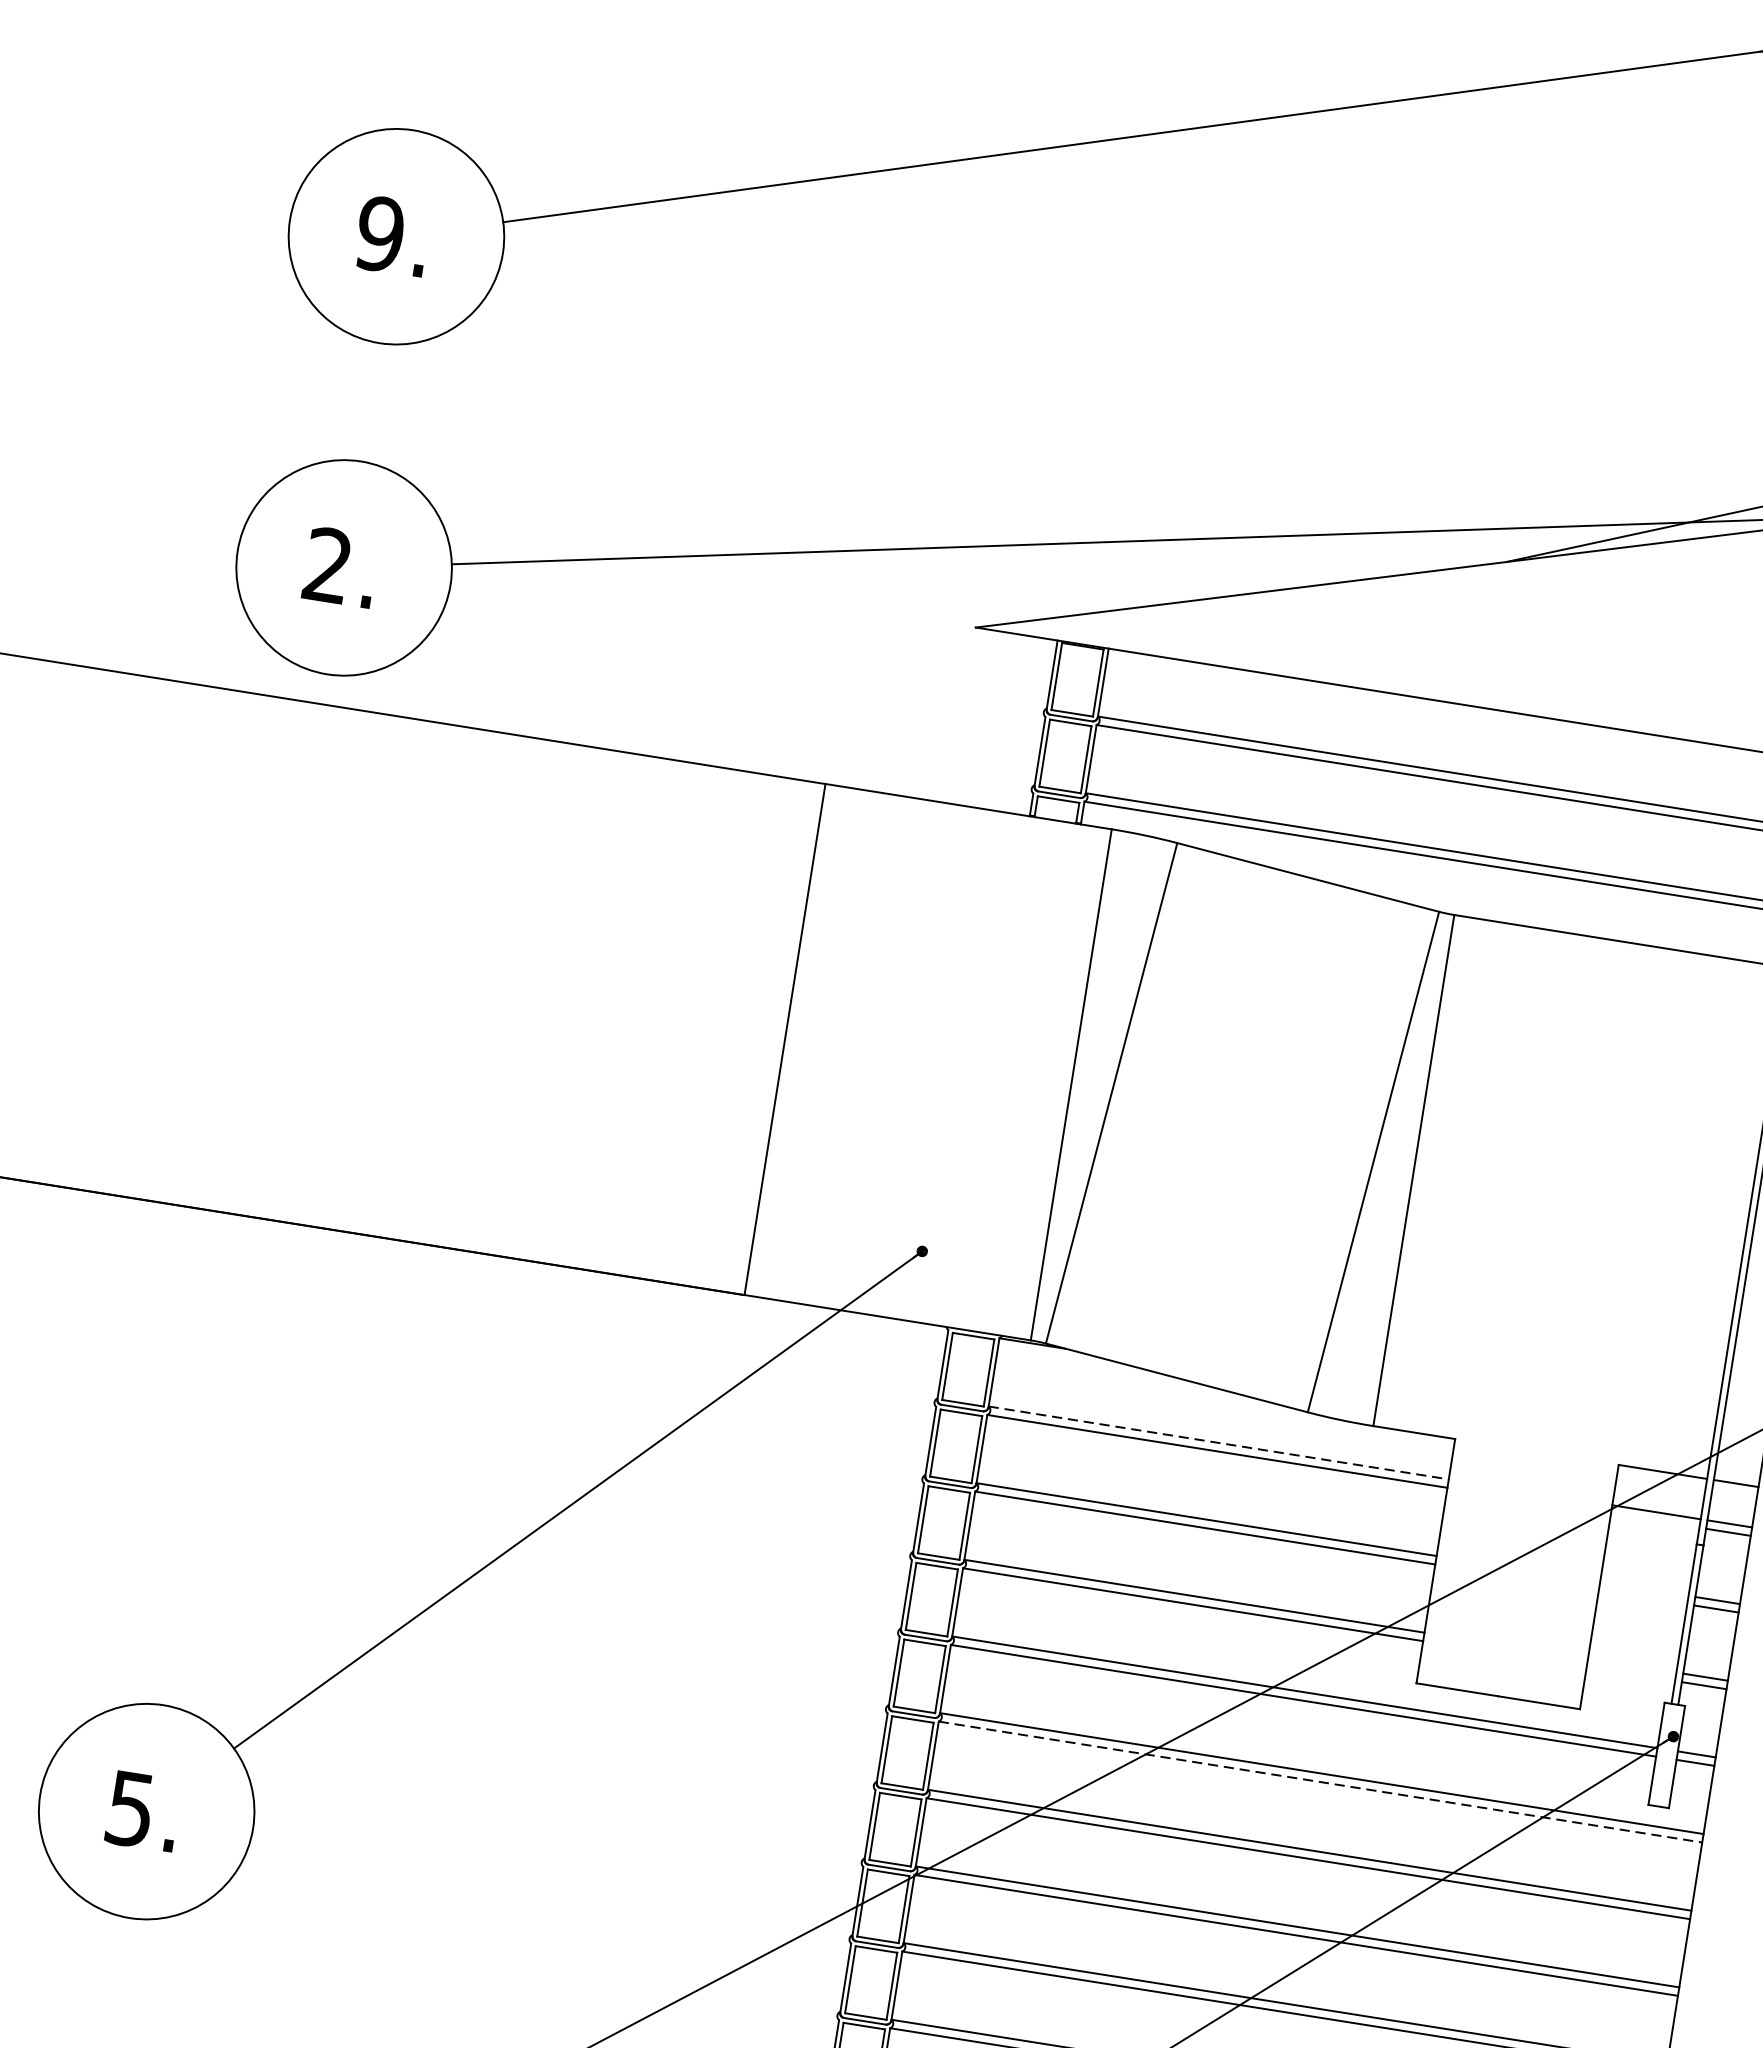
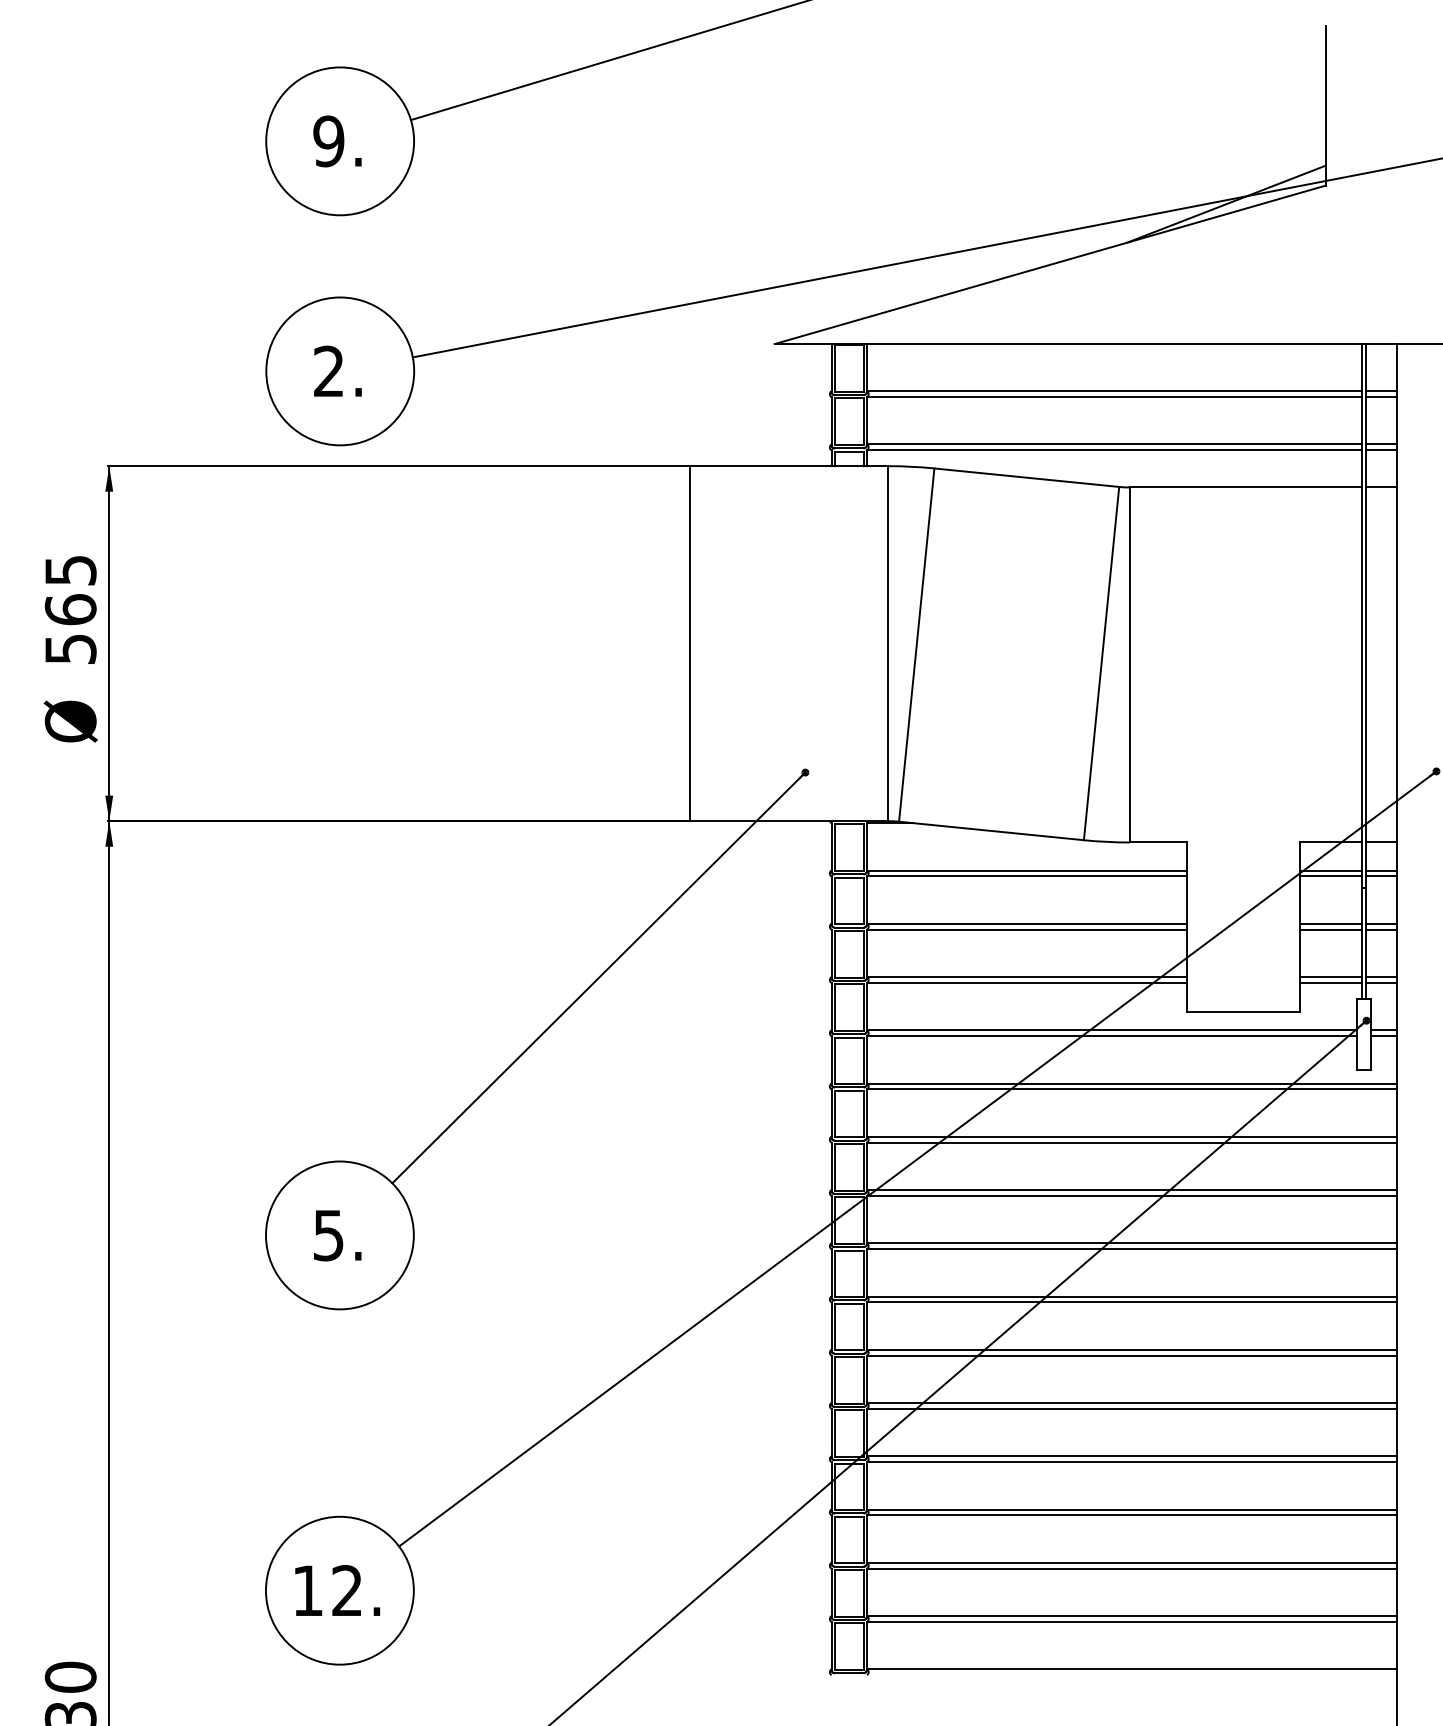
line: (1218, 1442) -> (1026, 870), dashed -> solid
line: (1654, 1520) -> (1330, 876), added
line: (1643, 1588) -> (1330, 923), added
line: (1642, 1597) -> (1330, 929), added
line: (1631, 1666) -> (1330, 977), added
line: (1630, 1673) -> (1330, 982), added
line: (1320, 1782) -> (1132, 1089), dashed -> solid

